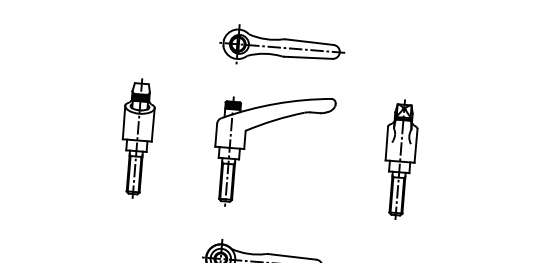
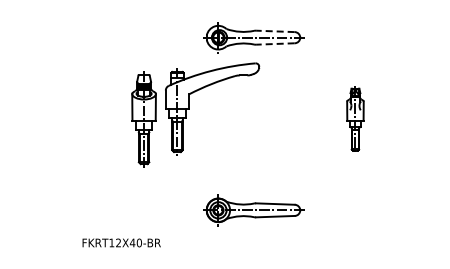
line: (308, 42) -> (274, 31), solid -> dashed
line: (307, 58) -> (274, 44), solid -> dashed
part: (265, 125) -> (204, 88), moved
part: (400, 159) -> (355, 119), size x0.7

